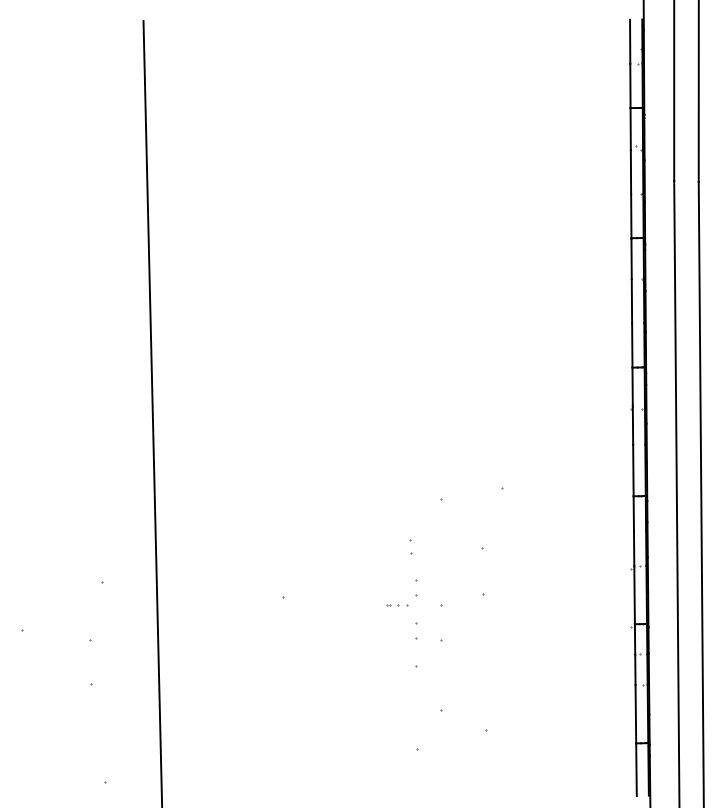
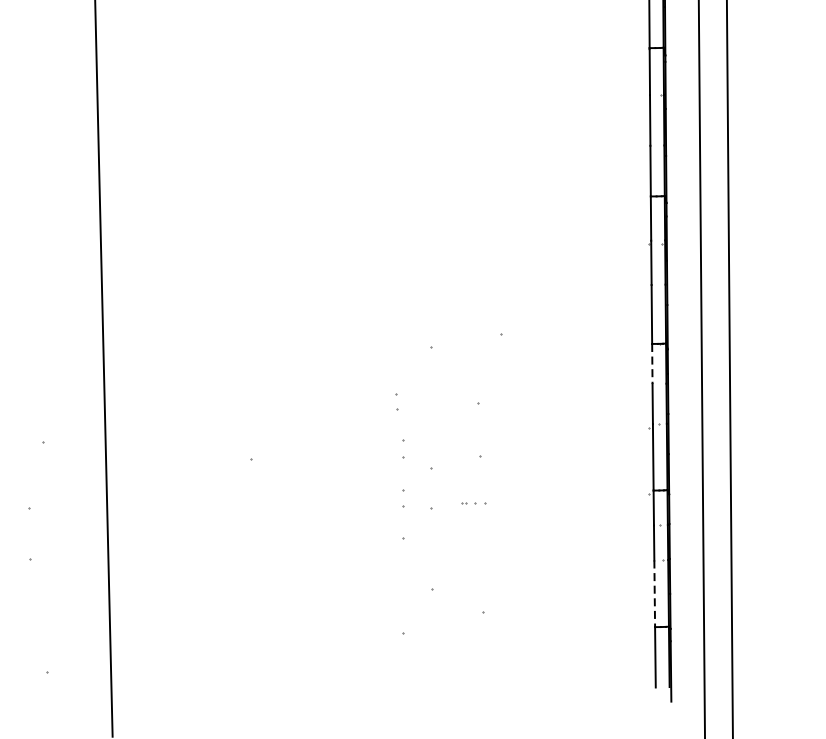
line: (633, 513) -> (651, 363), solid -> dashed
part: (397, 605) -> (474, 503), moved
line: (635, 714) -> (654, 594), solid -> dashed

